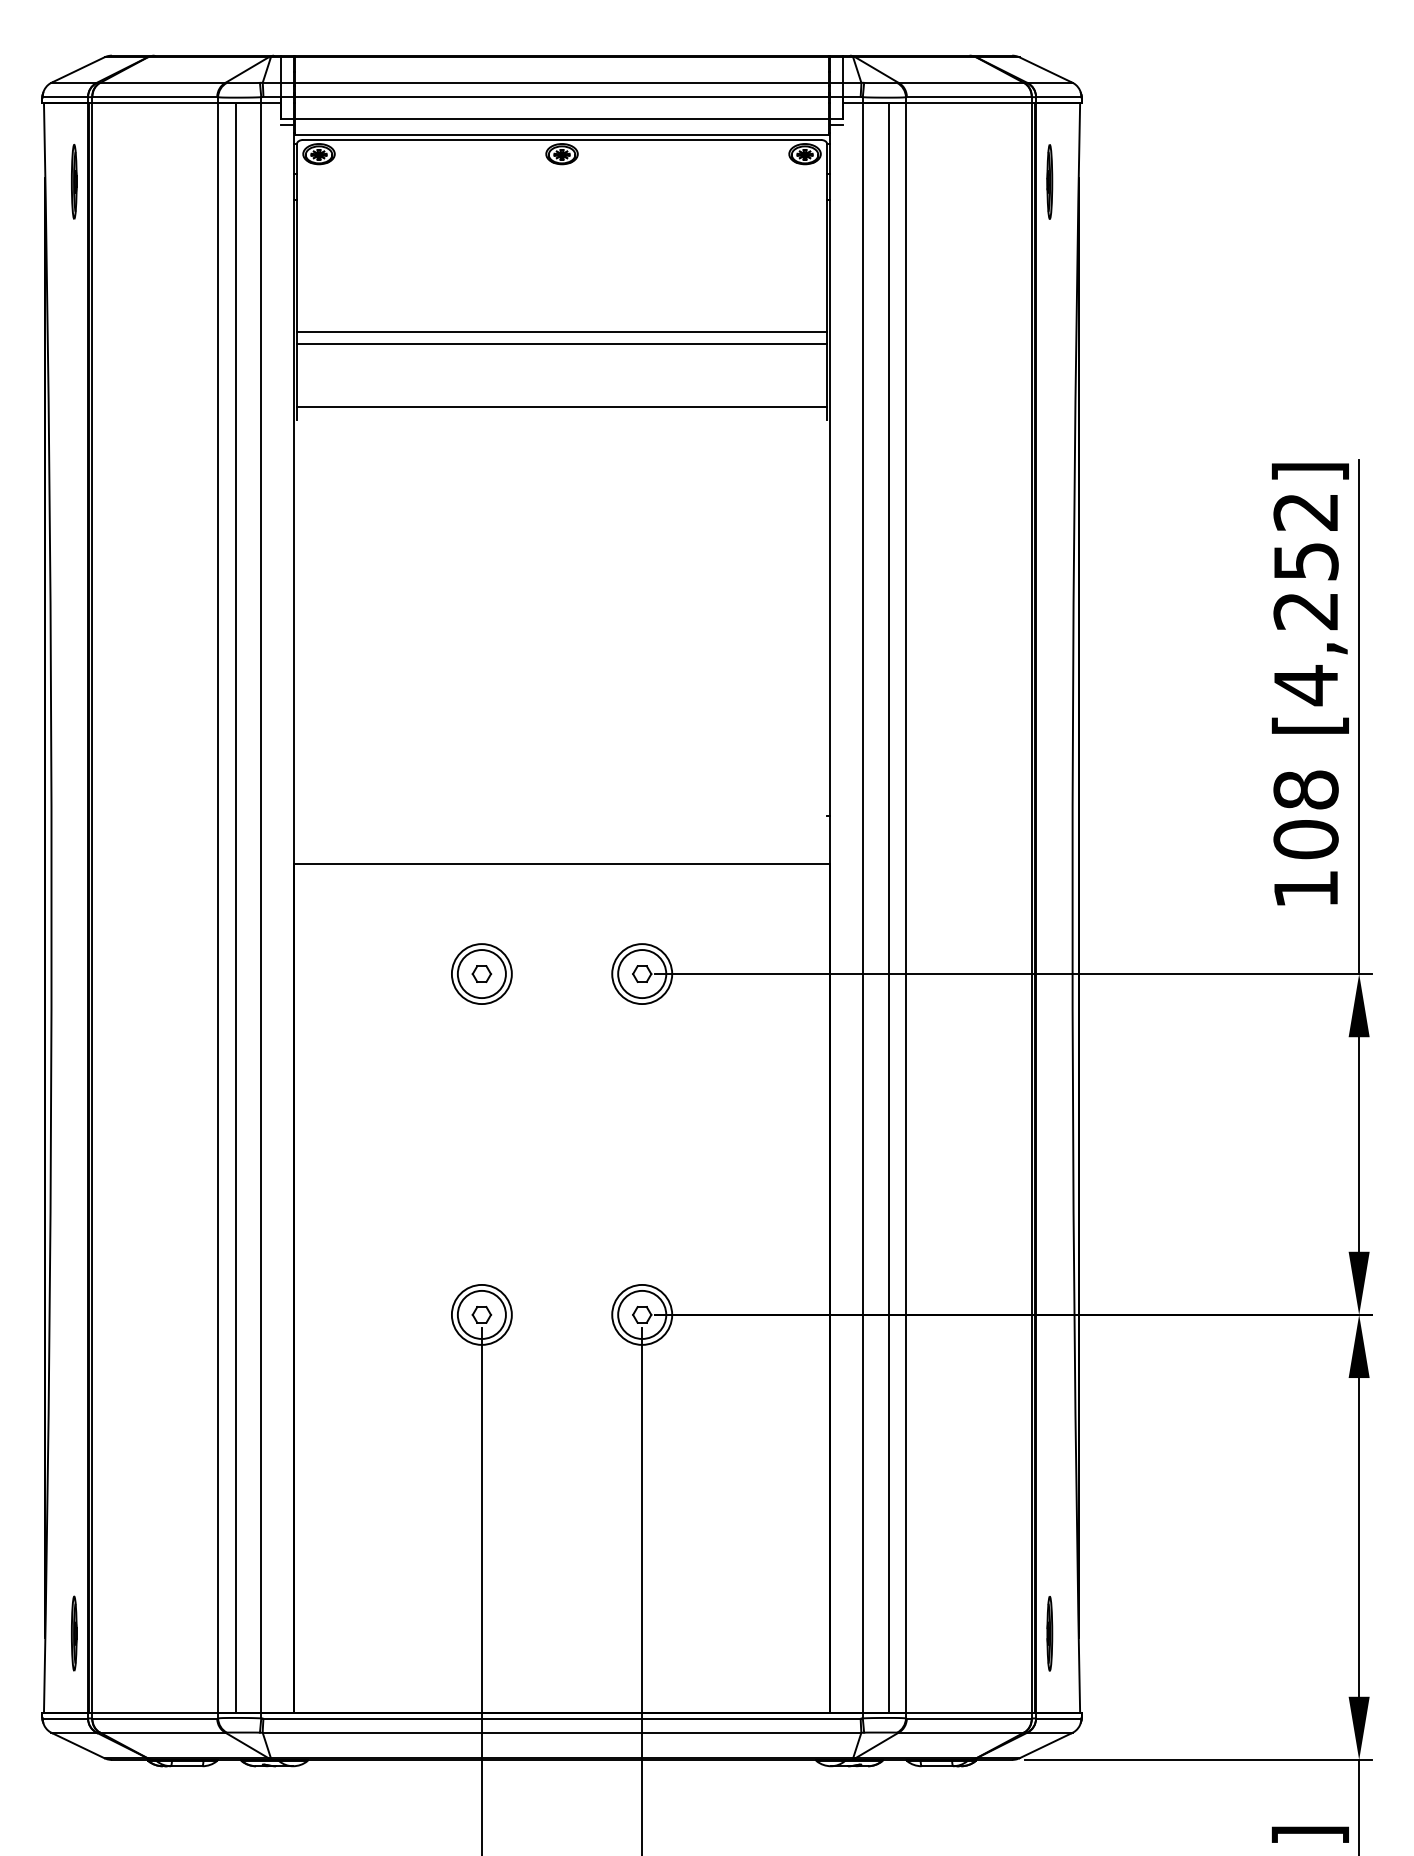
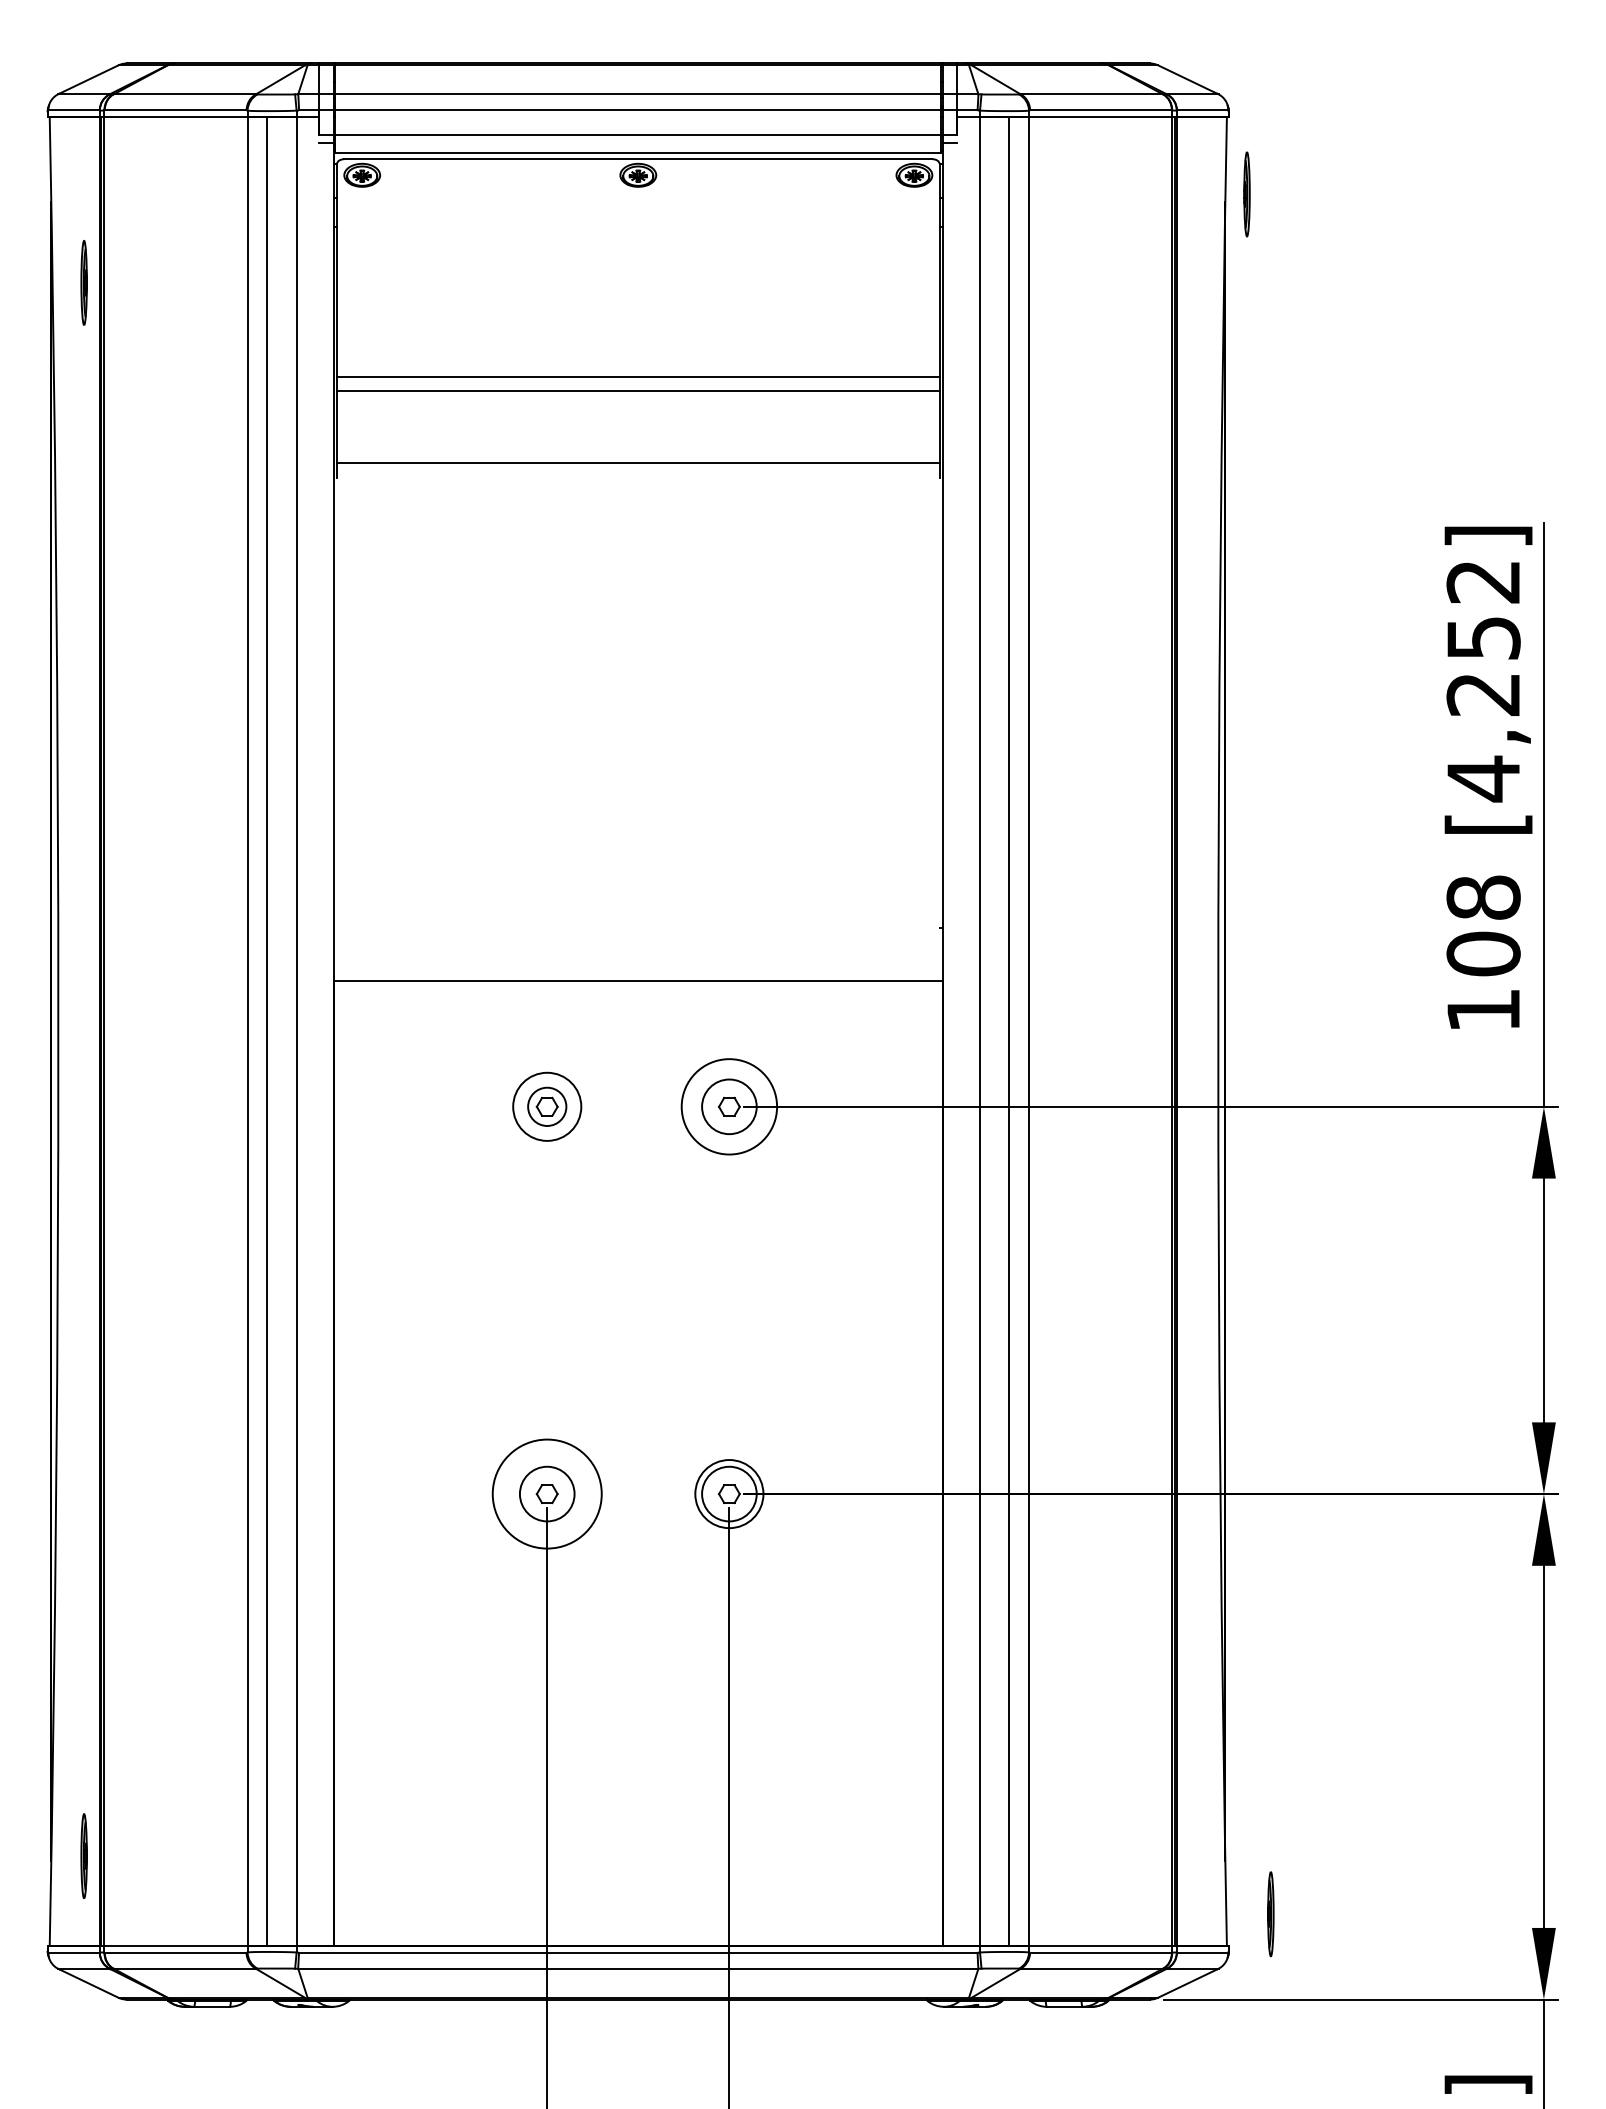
part: (74, 181) -> (84, 282), moved
part: (1049, 181) -> (1246, 193), moved
circle: (481, 974) -> (546, 1107), size x0.7
circle: (642, 974) -> (729, 1107), size x1.4
circle: (481, 1314) -> (546, 1493), size x1.6
part: (1049, 1633) -> (1270, 1913), moved

